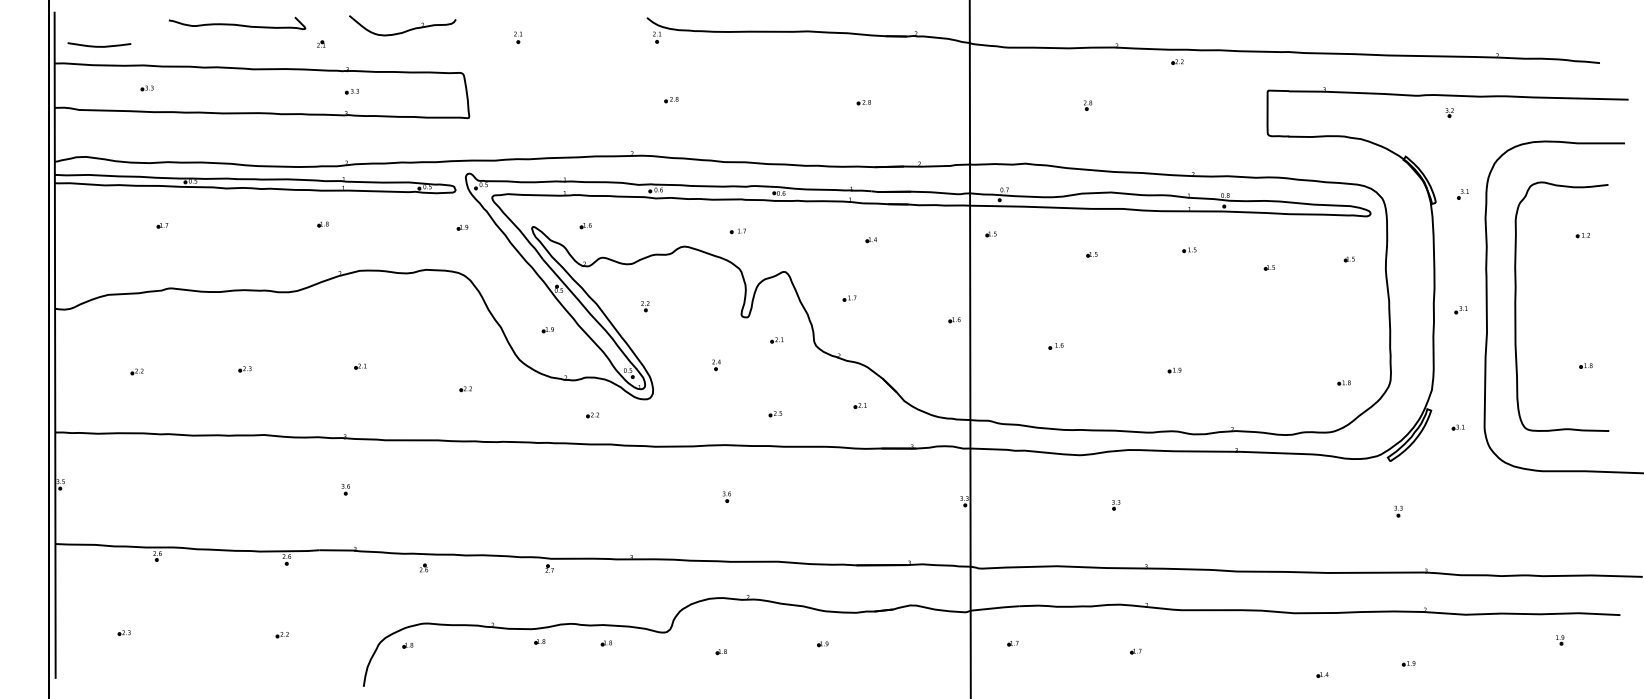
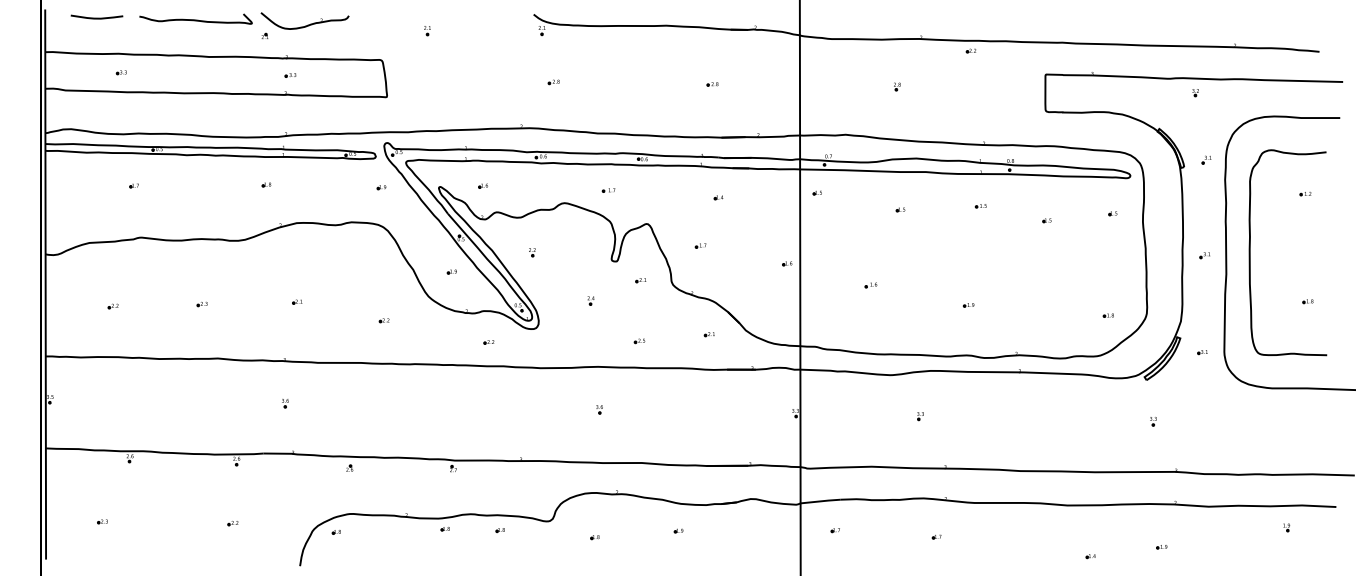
part: (402, 25) -> (304, 20), moved
curve: (99, 45) -> (97, 17), moved

